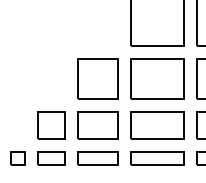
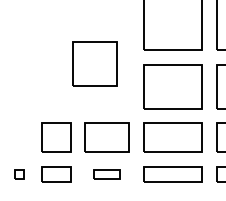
part: (97, 78) -> (94, 63), moved
part: (17, 158) -> (19, 174), size x0.6
part: (97, 158) -> (106, 174), size x0.6

